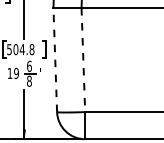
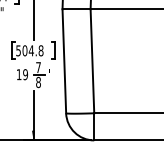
line: (55, 59) -> (64, 60), dashed -> solid
line: (83, 60) -> (92, 61), dashed -> solid
text: (29, 65) -> (38, 66), 6 -> 7

